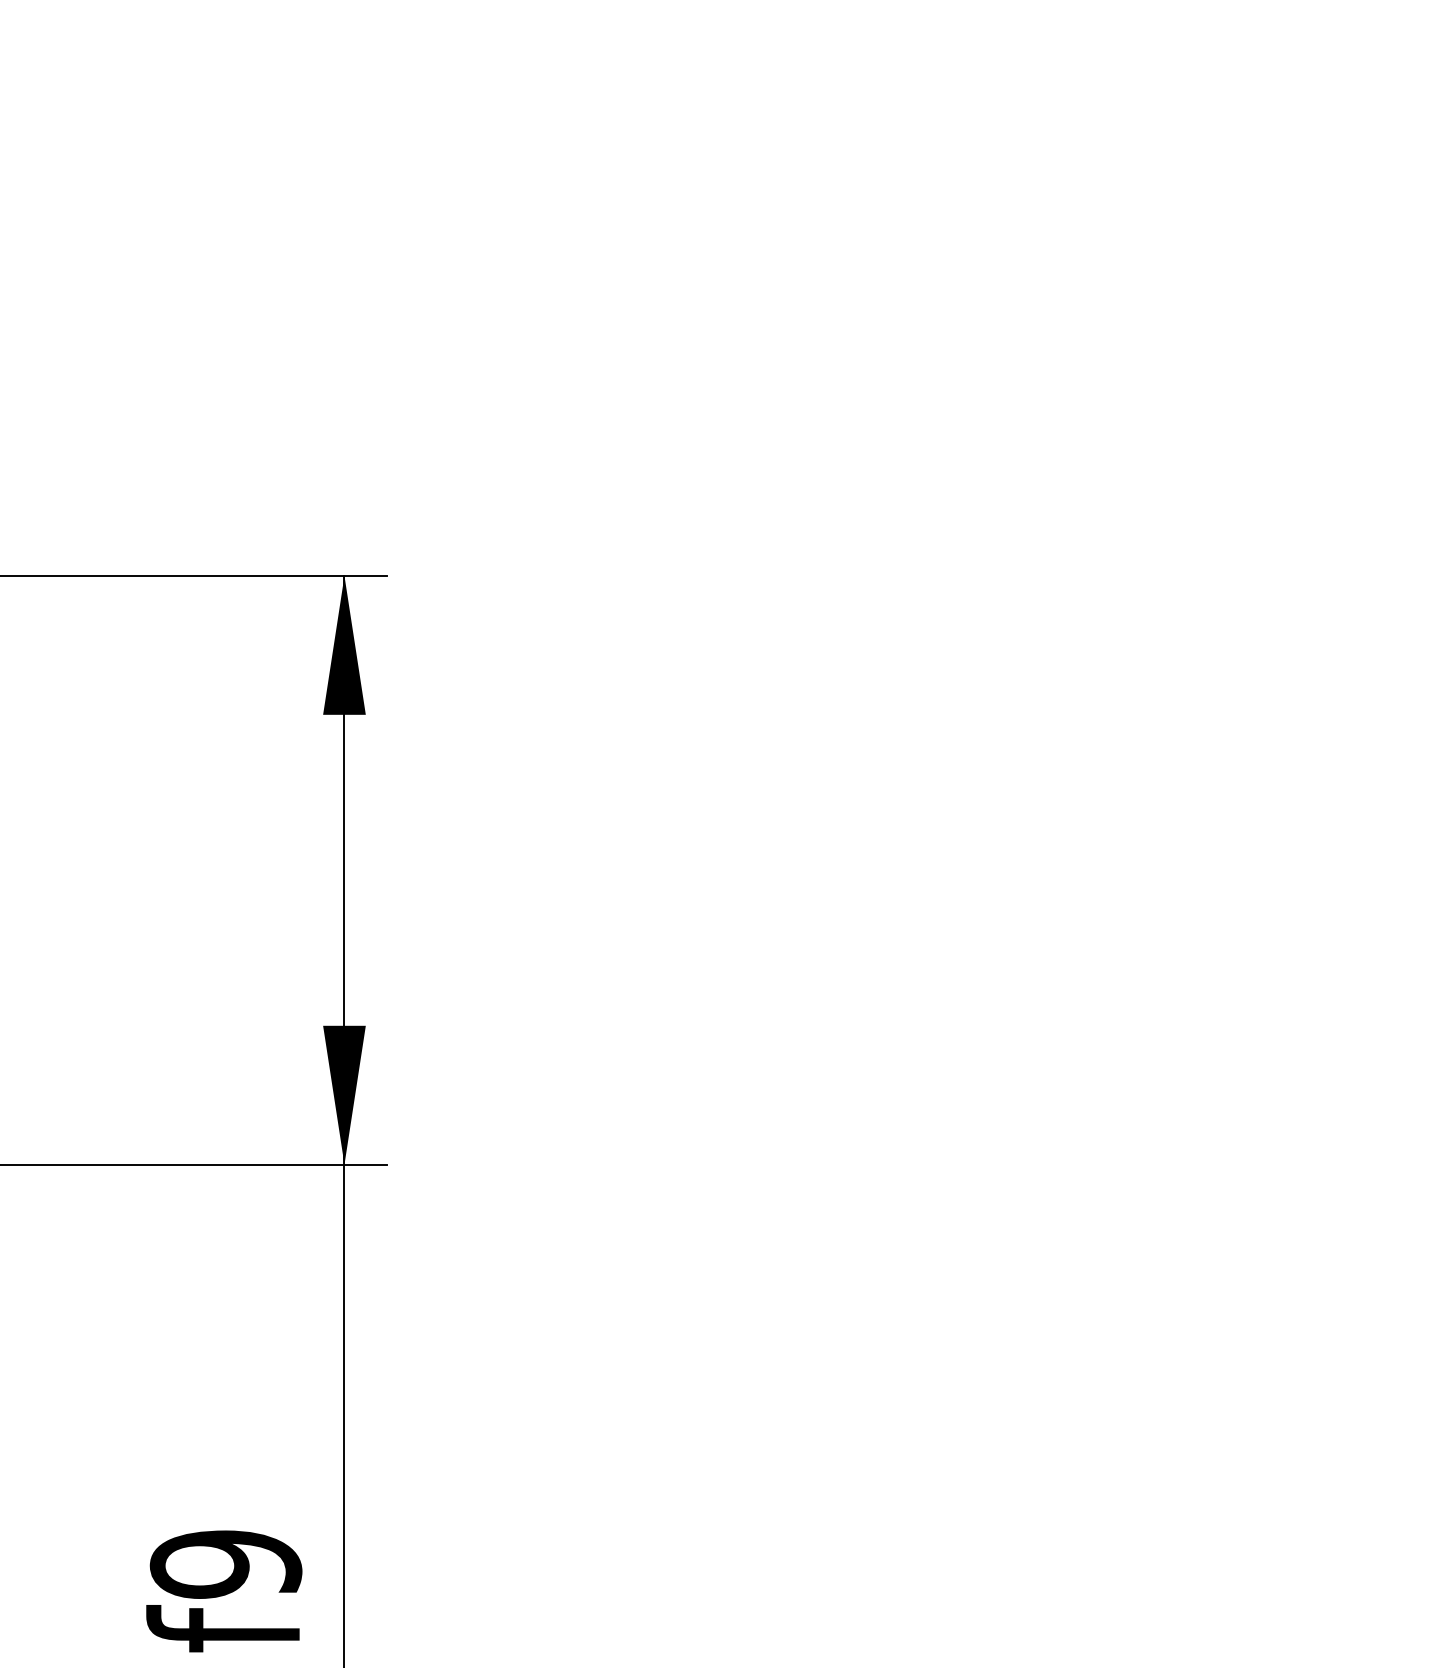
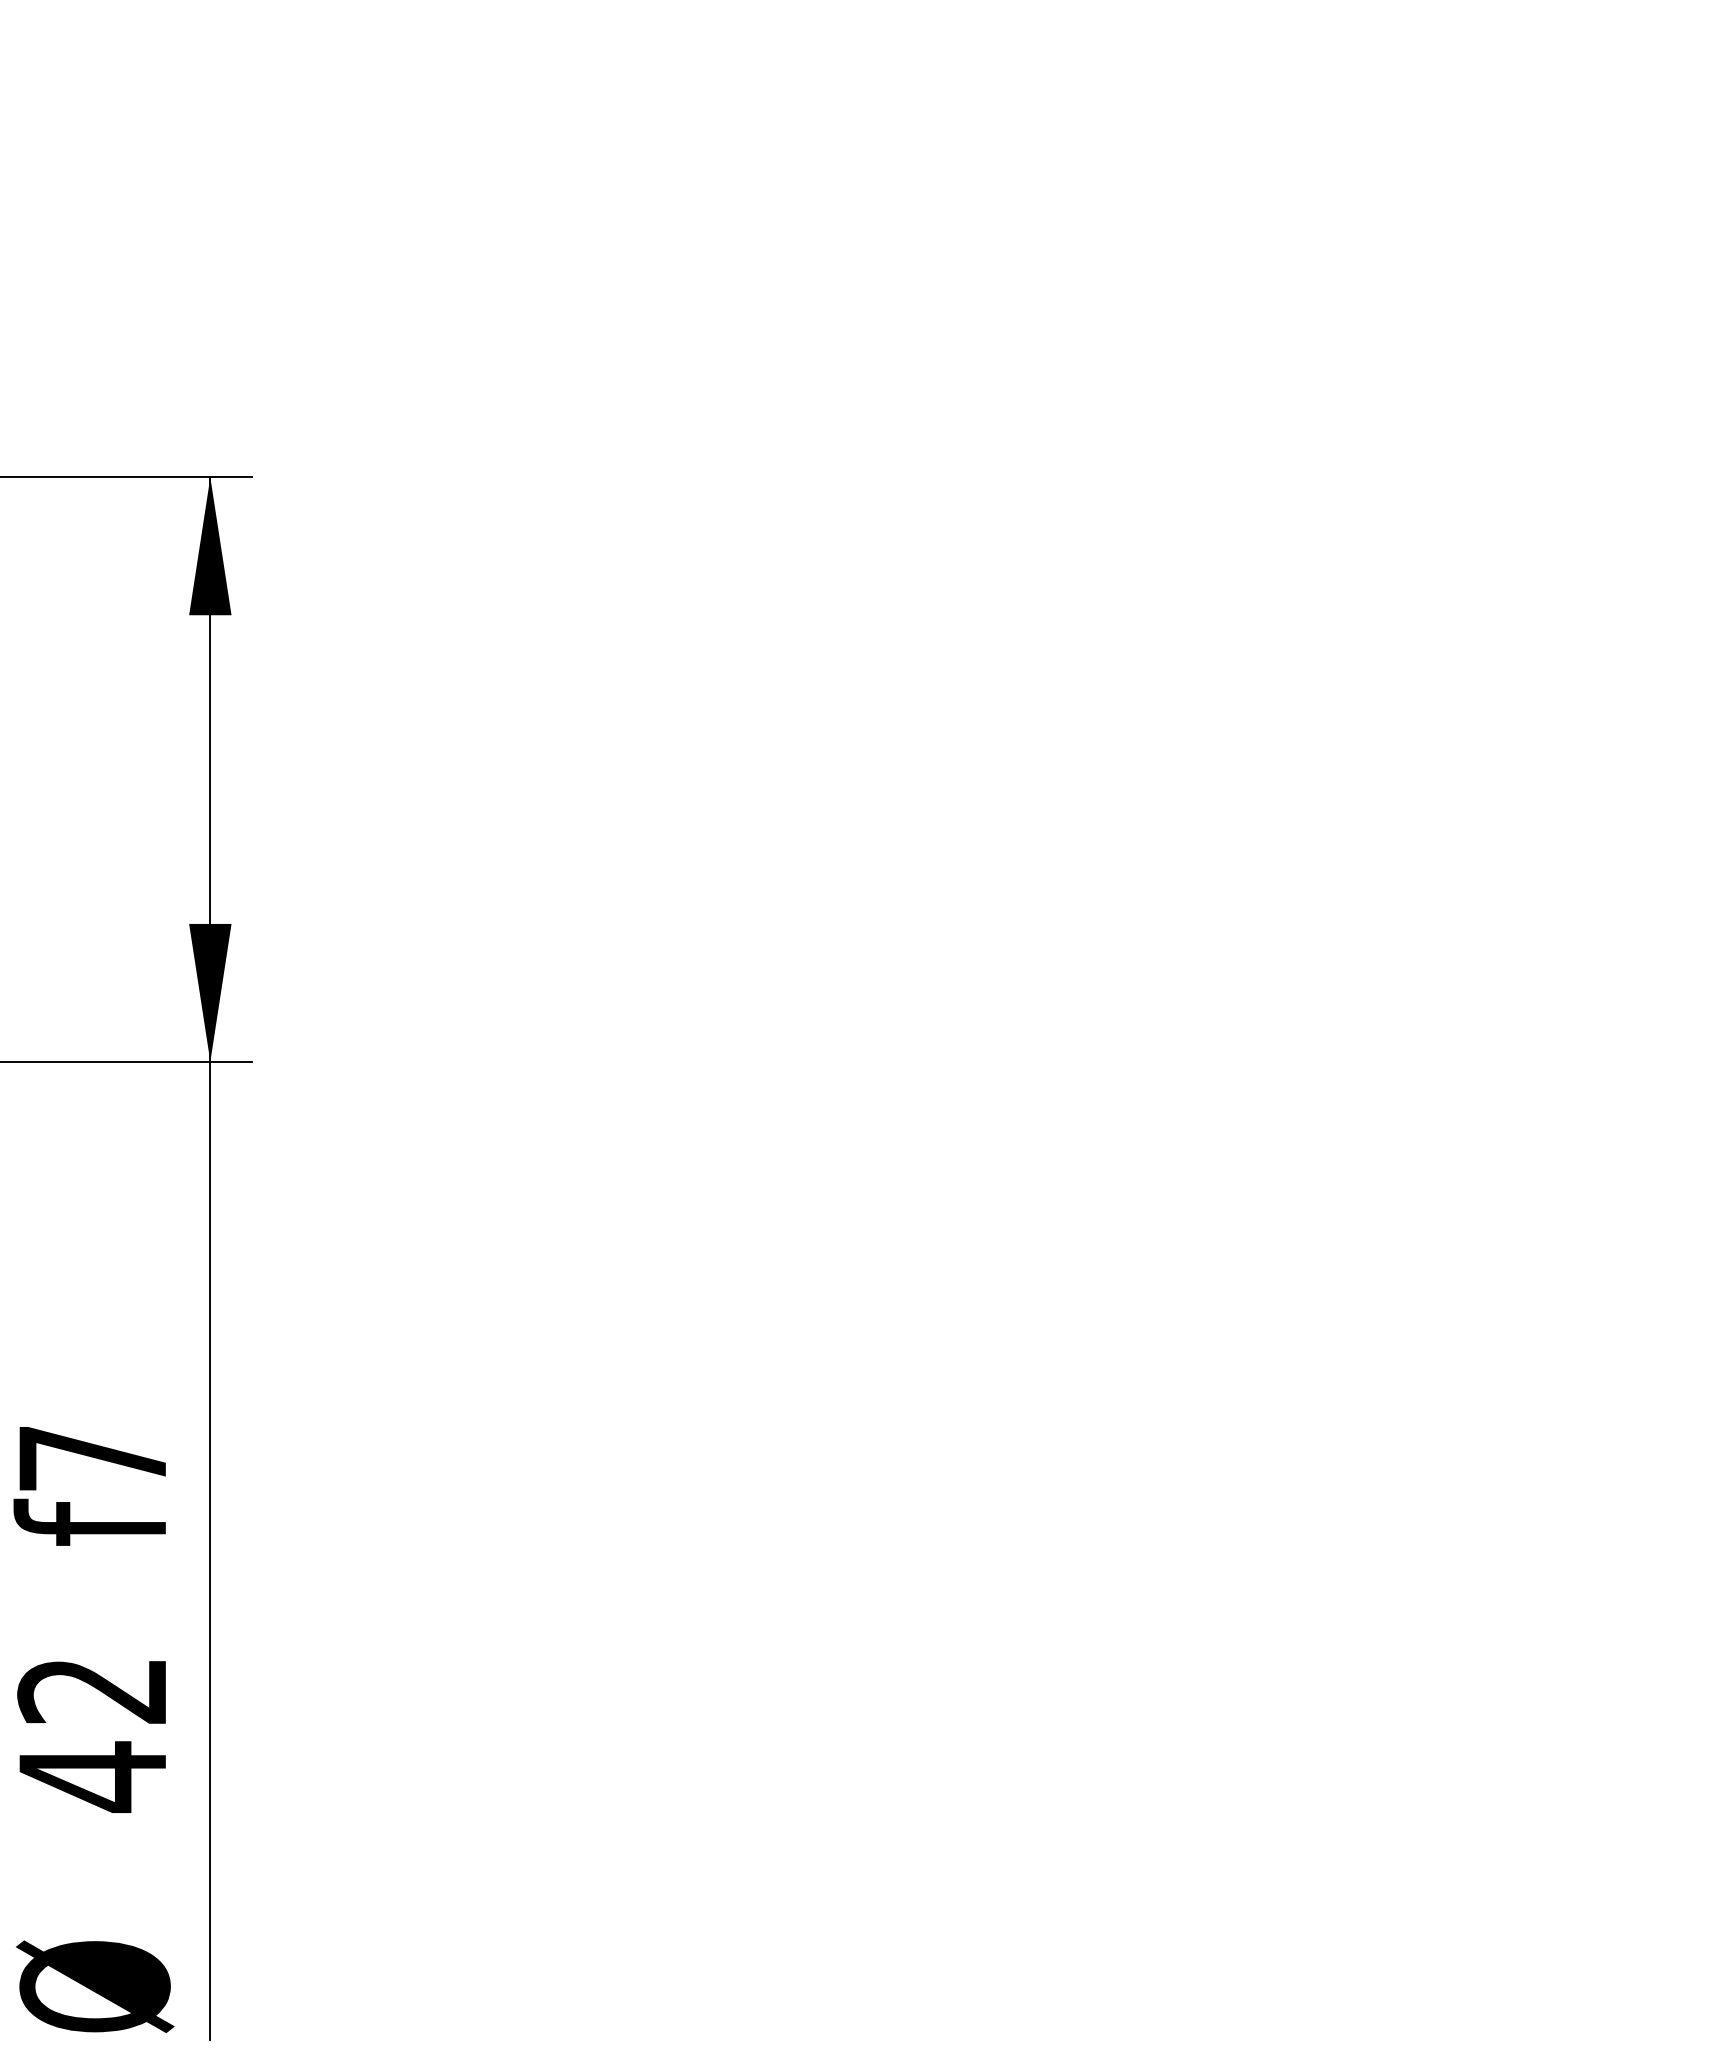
text: (225, 1564) -> (92, 1458), f9 -> f7

